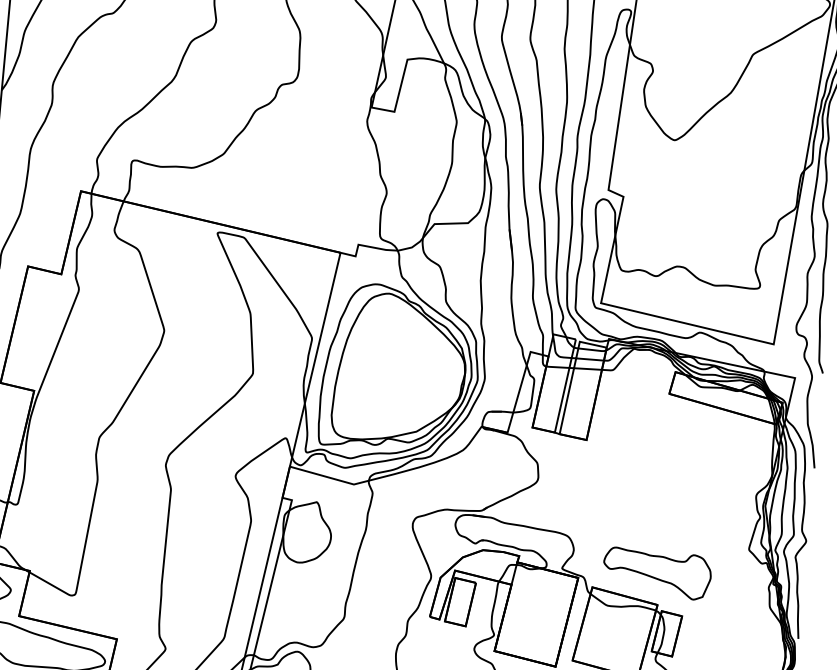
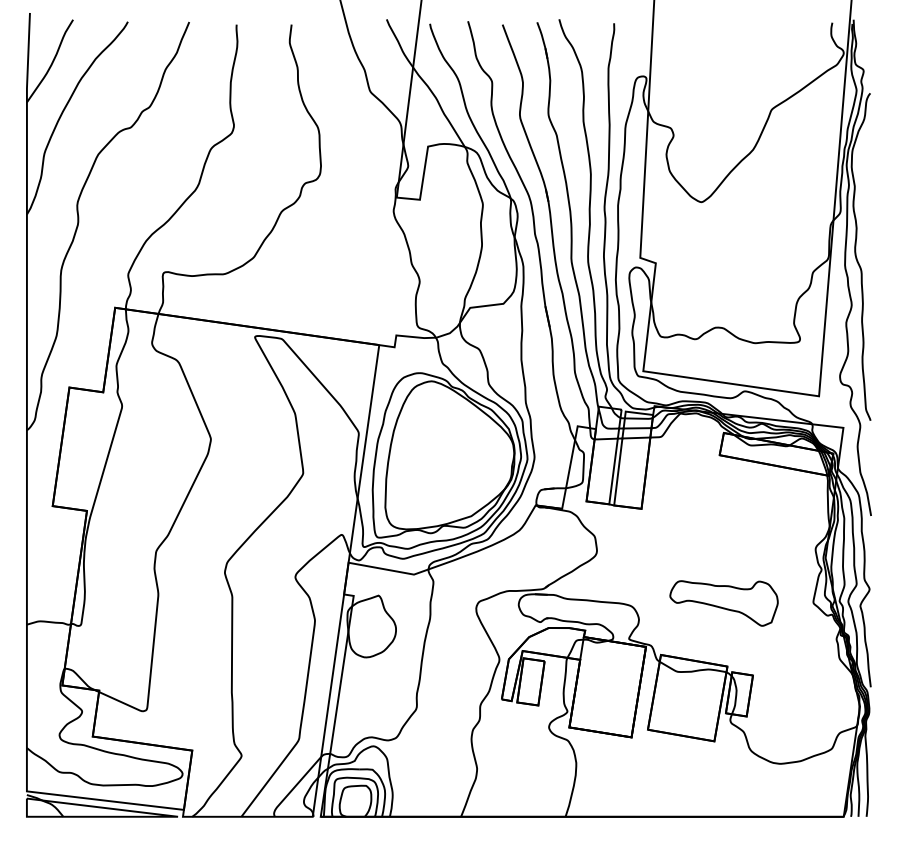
part: (656, 573) -> (723, 603), moved

